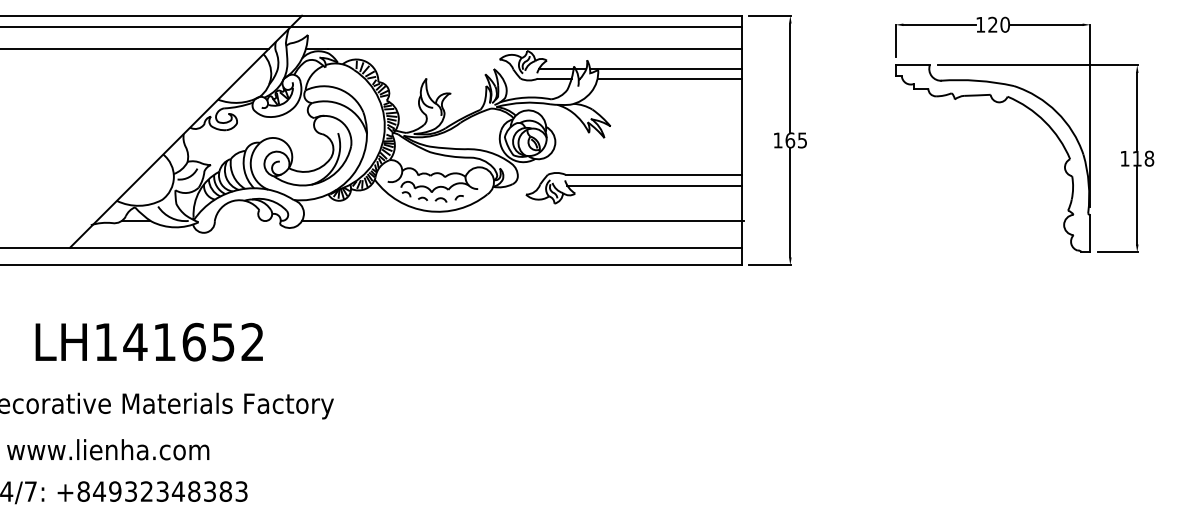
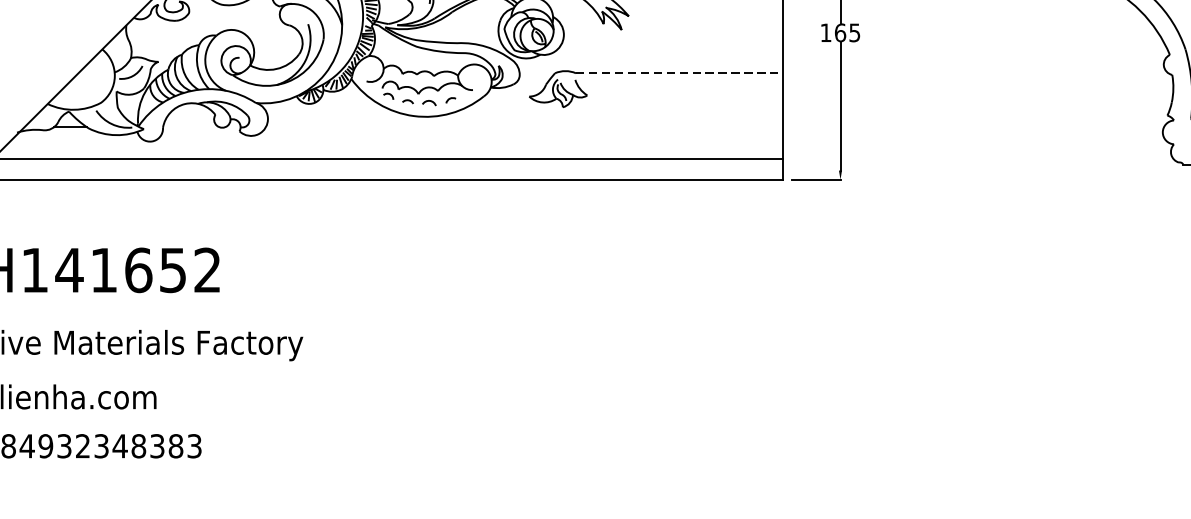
line: (654, 174) -> (680, 72), solid -> dashed
line: (654, 185) -> (680, 85), removed
line: (522, 220) -> (525, 127), removed

